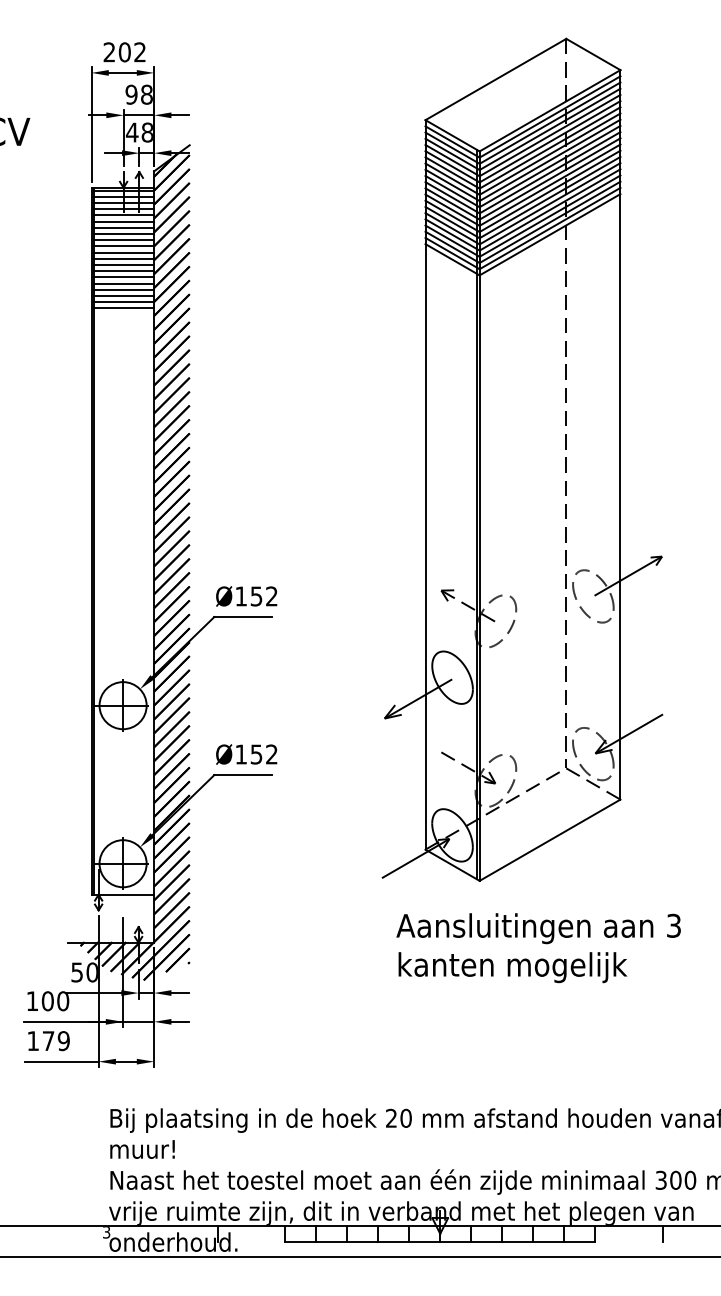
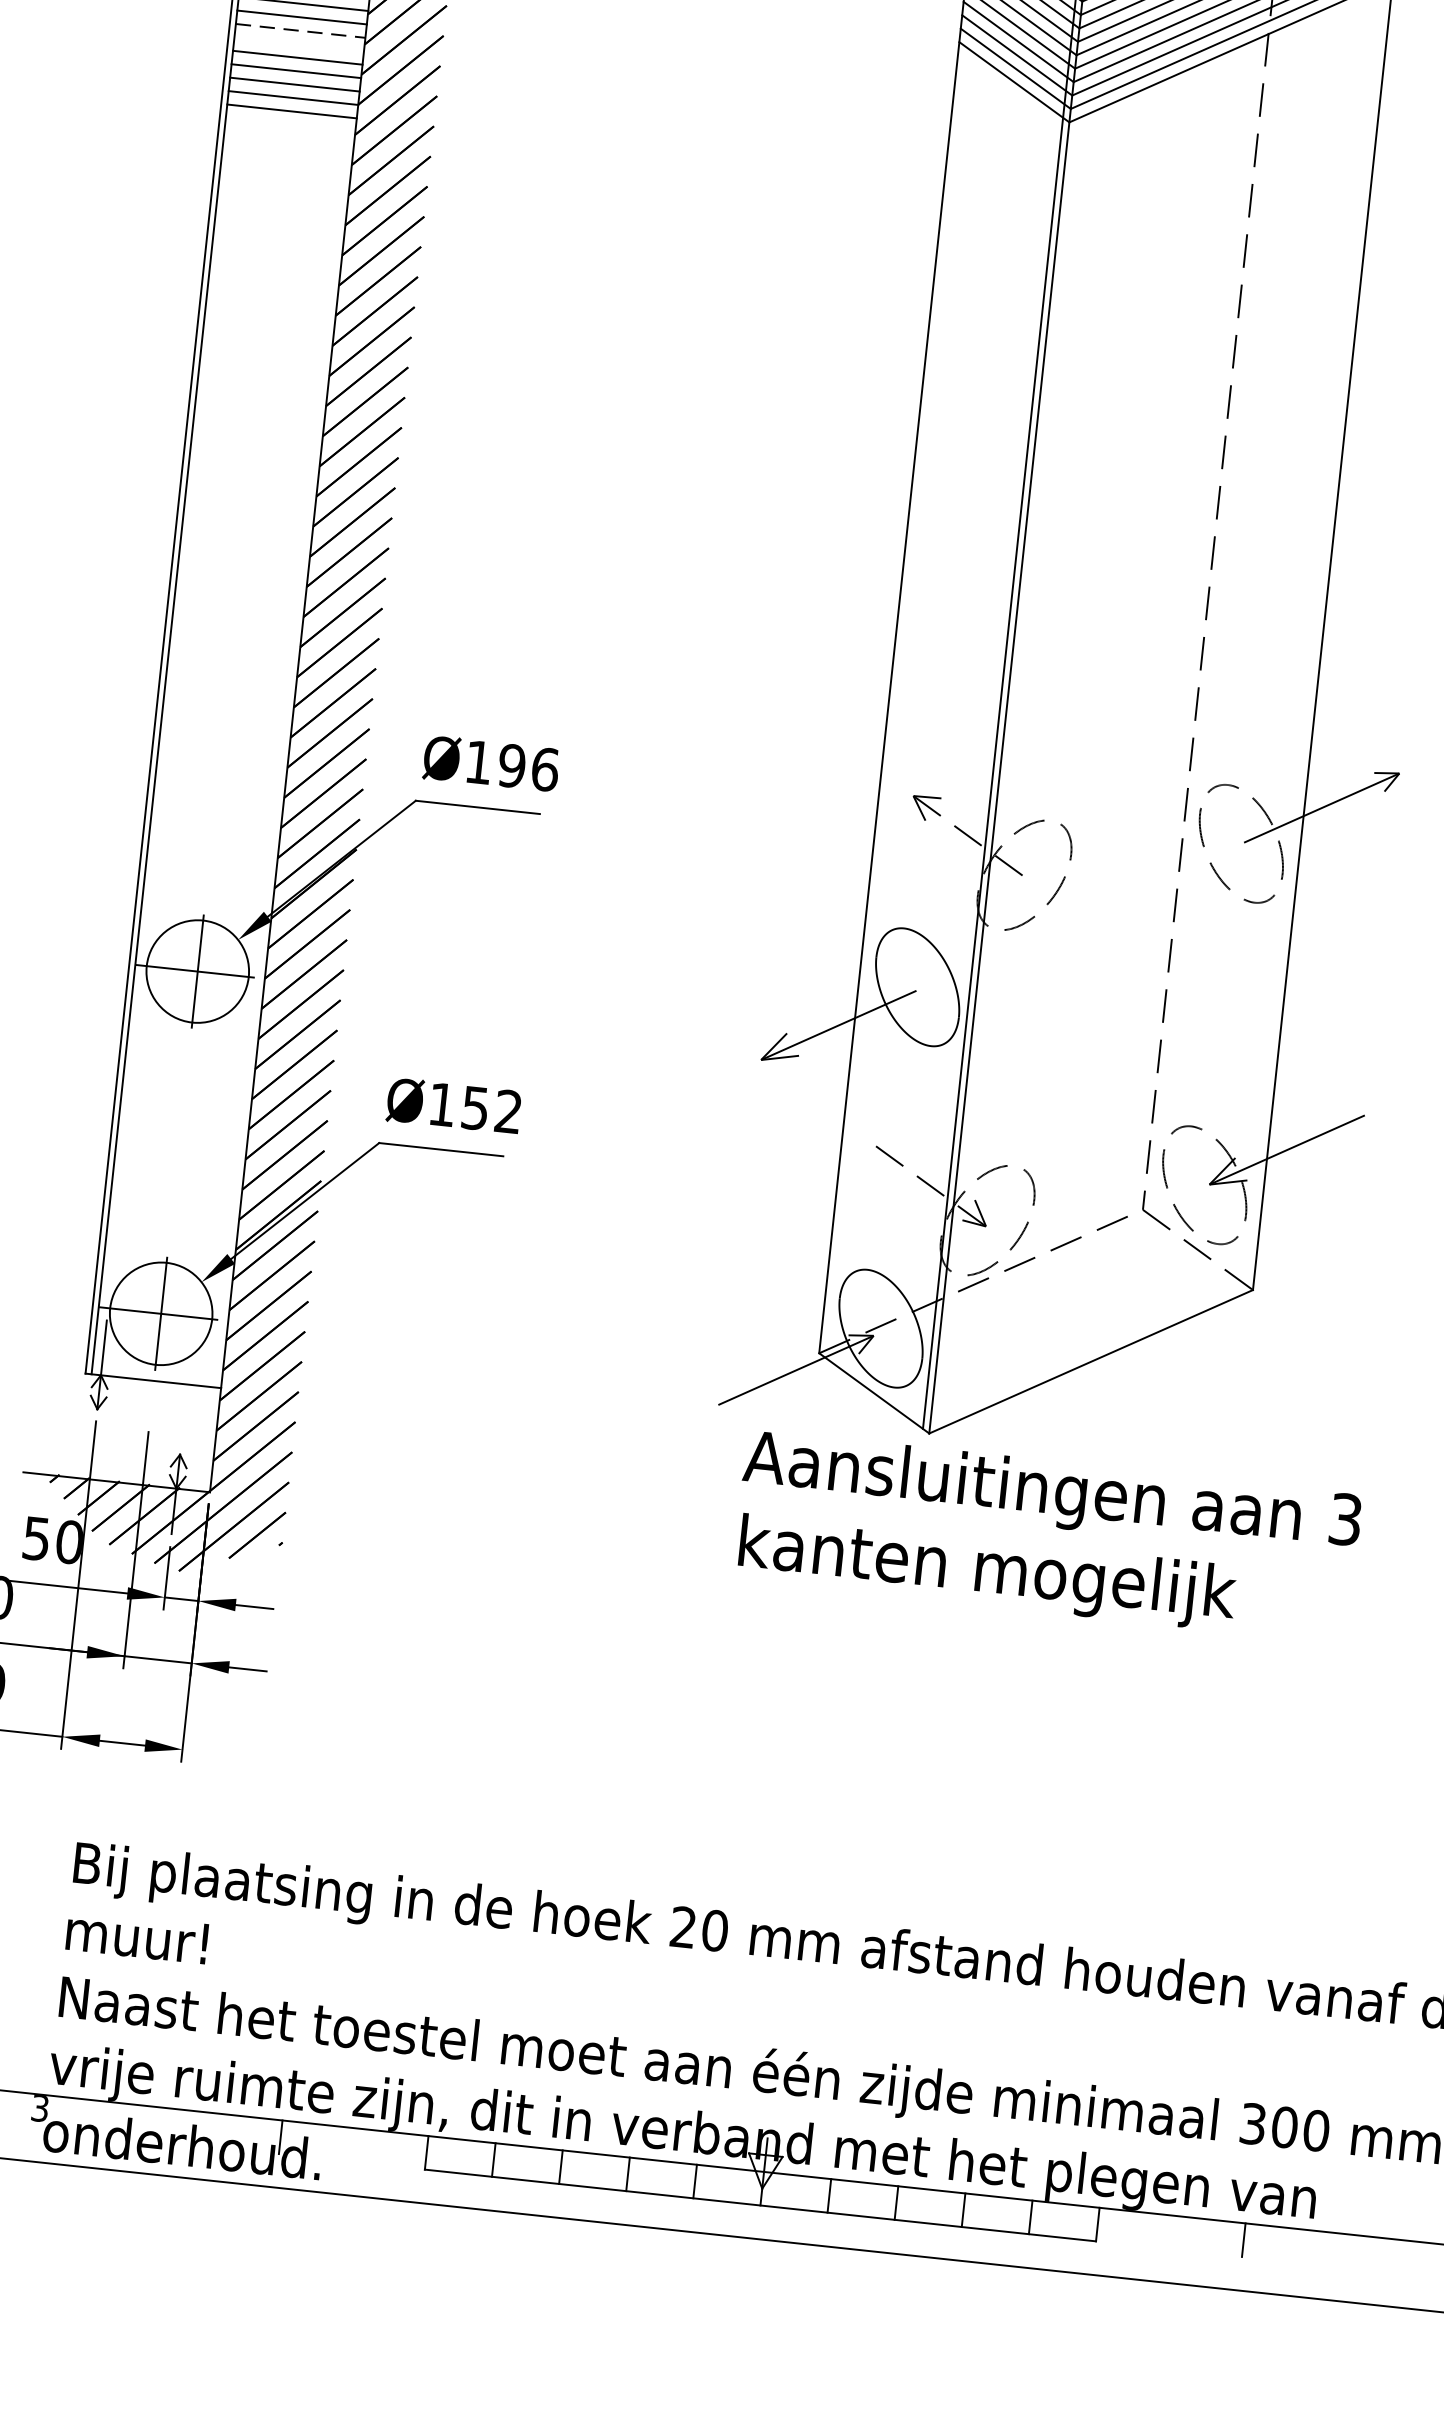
line: (124, 271) -> (301, 31), solid -> dashed
line: (124, 277) -> (299, 44), removed
text: (264, 596) -> (529, 767), Ø152 -> Ø196
text: (538, 948) -> (1047, 1537), moved

